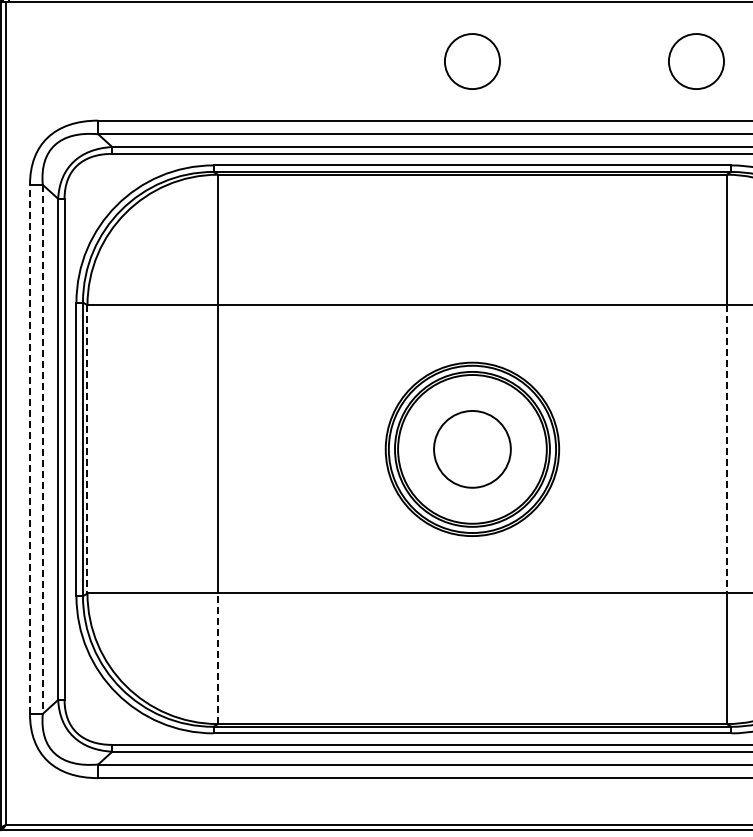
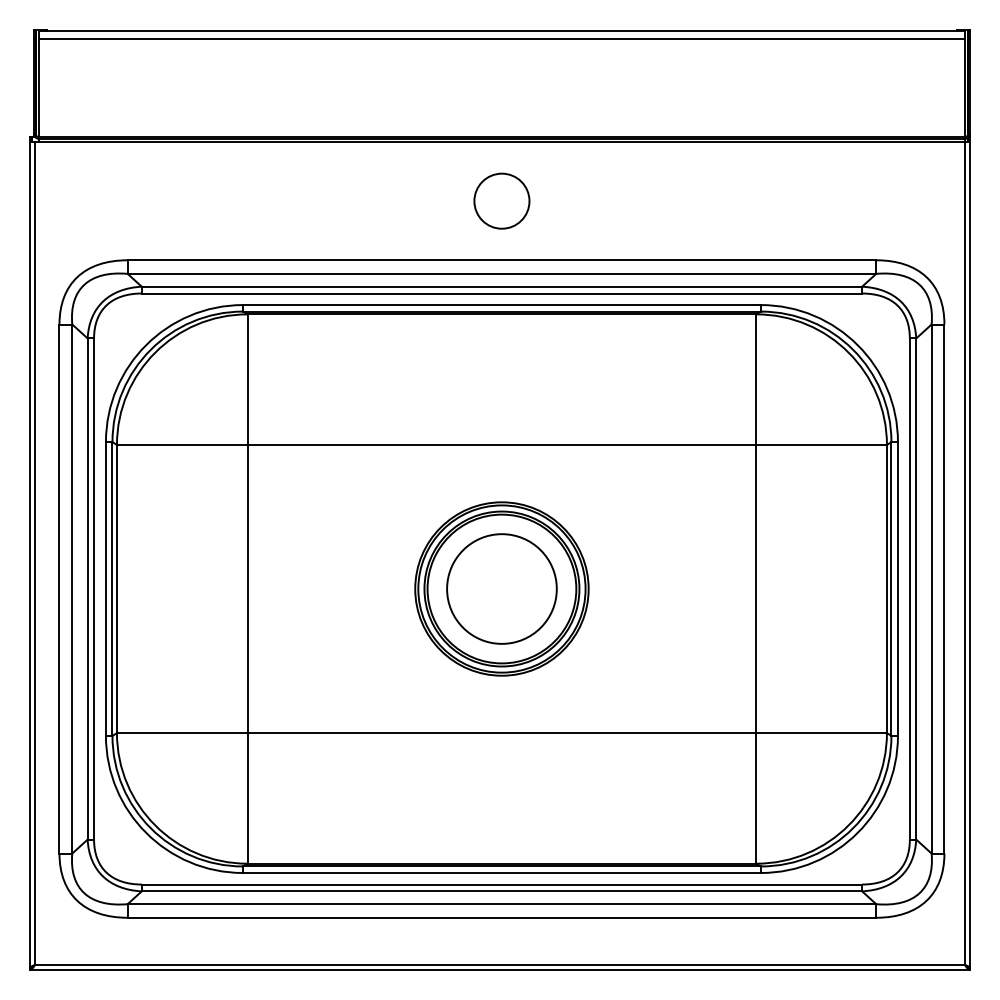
circle: (696, 60) -> (725, 200), removed
circle: (472, 448) -> (501, 588), size x1.43
line: (30, 449) -> (59, 589), dashed -> solid
line: (43, 449) -> (72, 589), dashed -> solid
line: (87, 449) -> (116, 589), dashed -> solid
line: (727, 449) -> (756, 589), dashed -> solid
line: (218, 657) -> (247, 797), dashed -> solid

